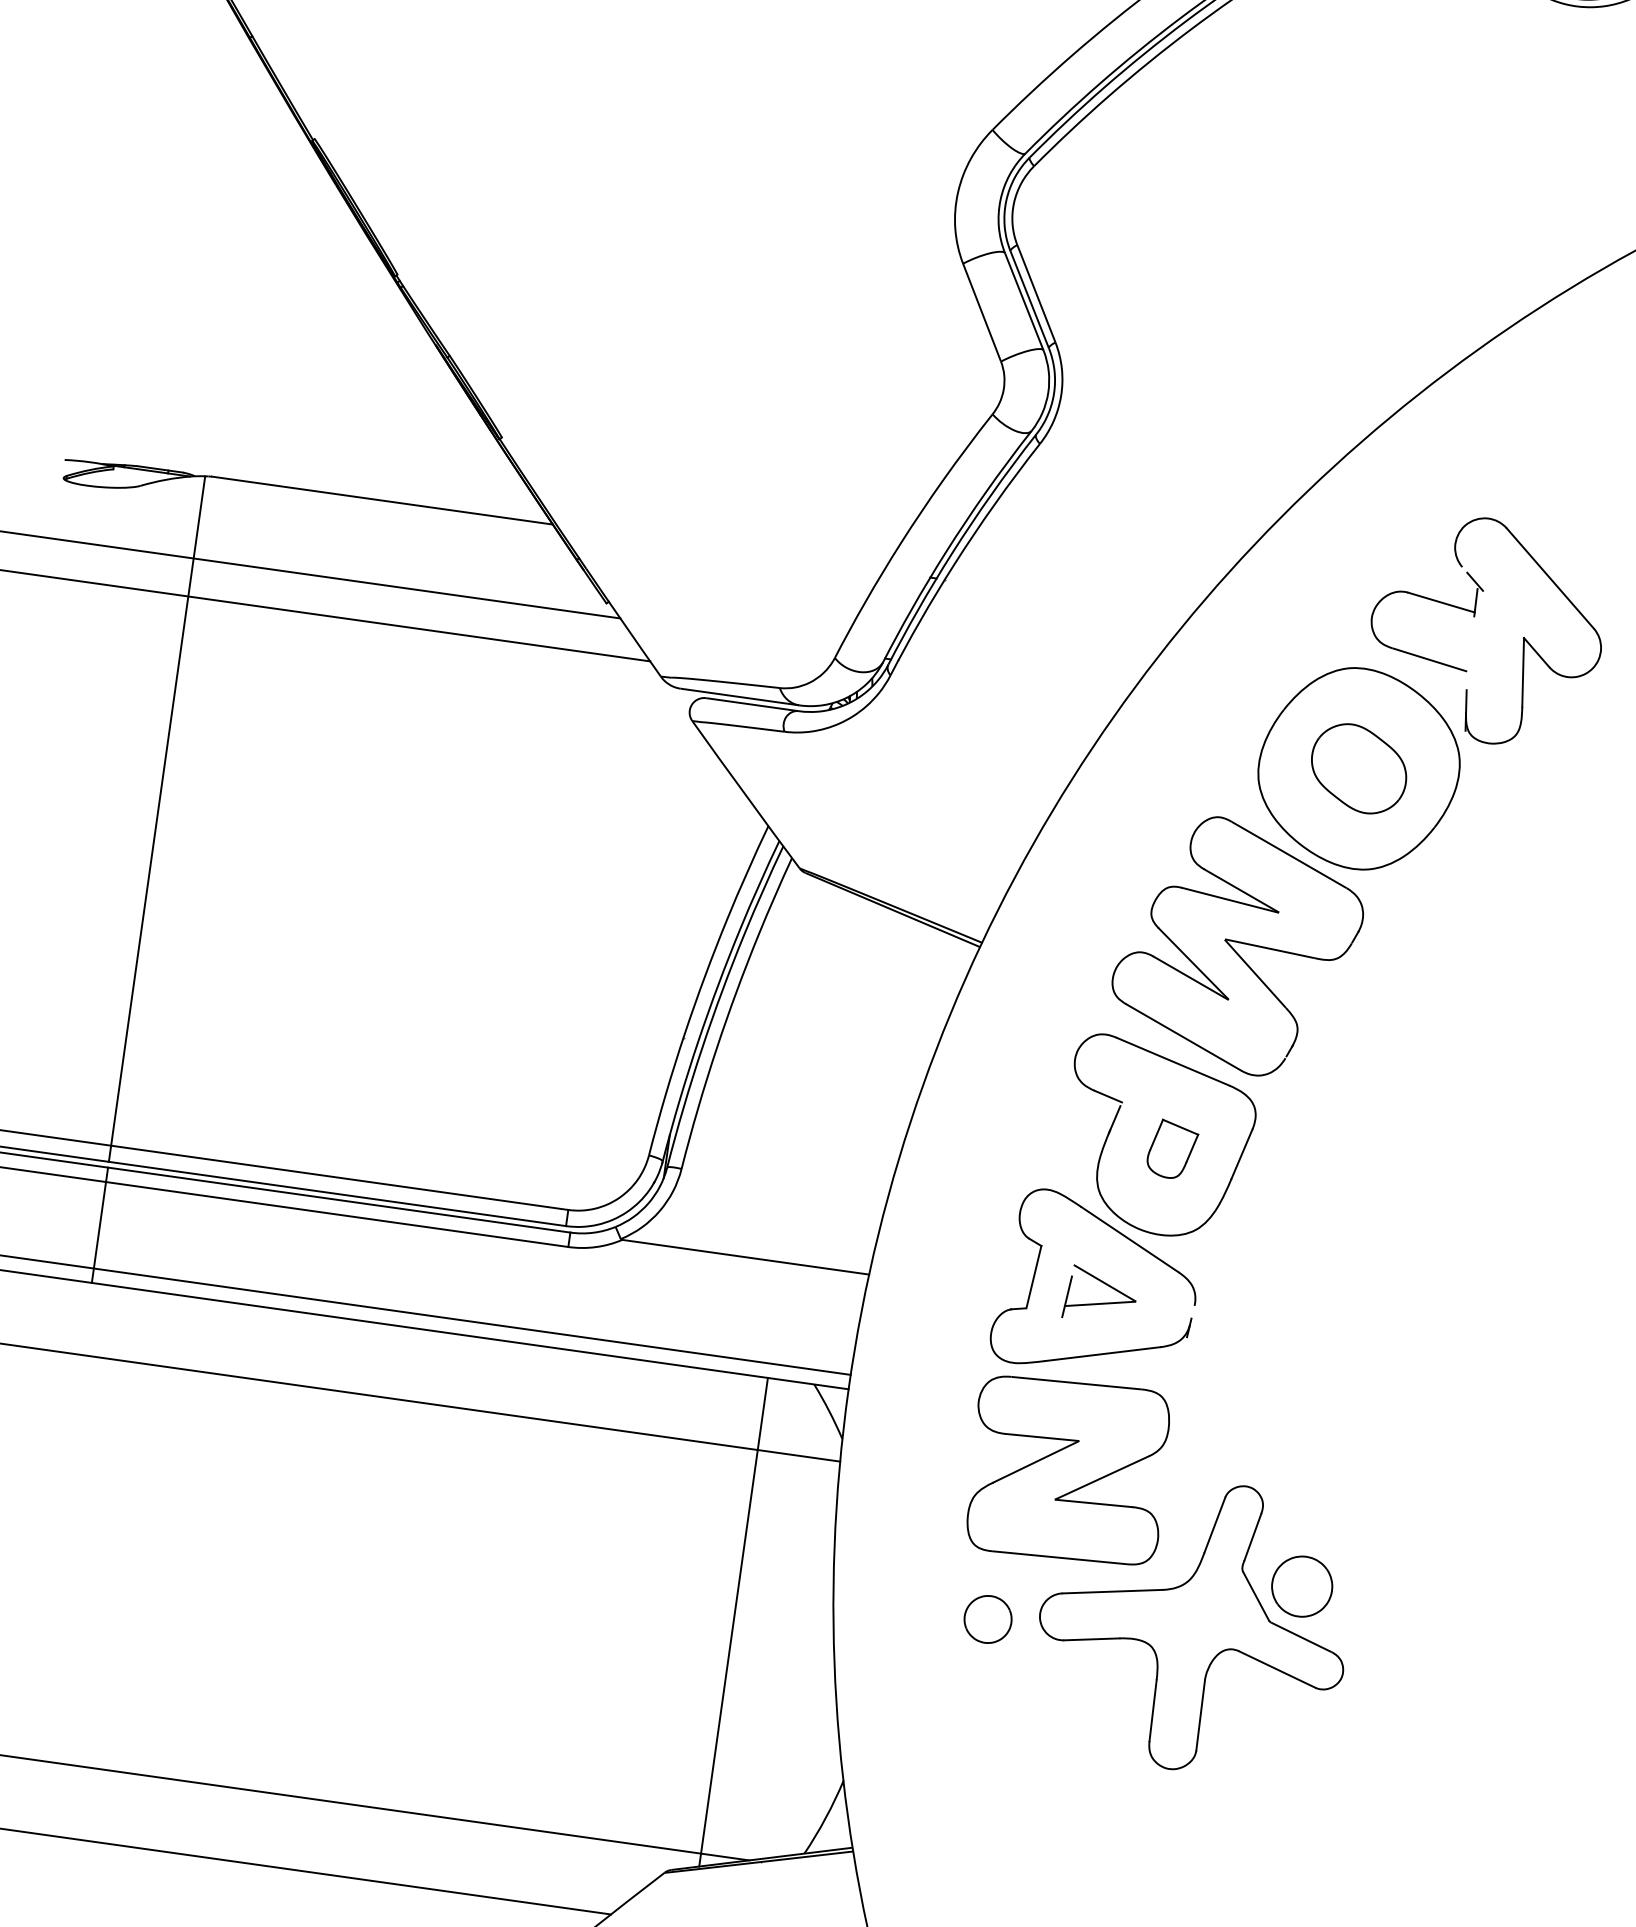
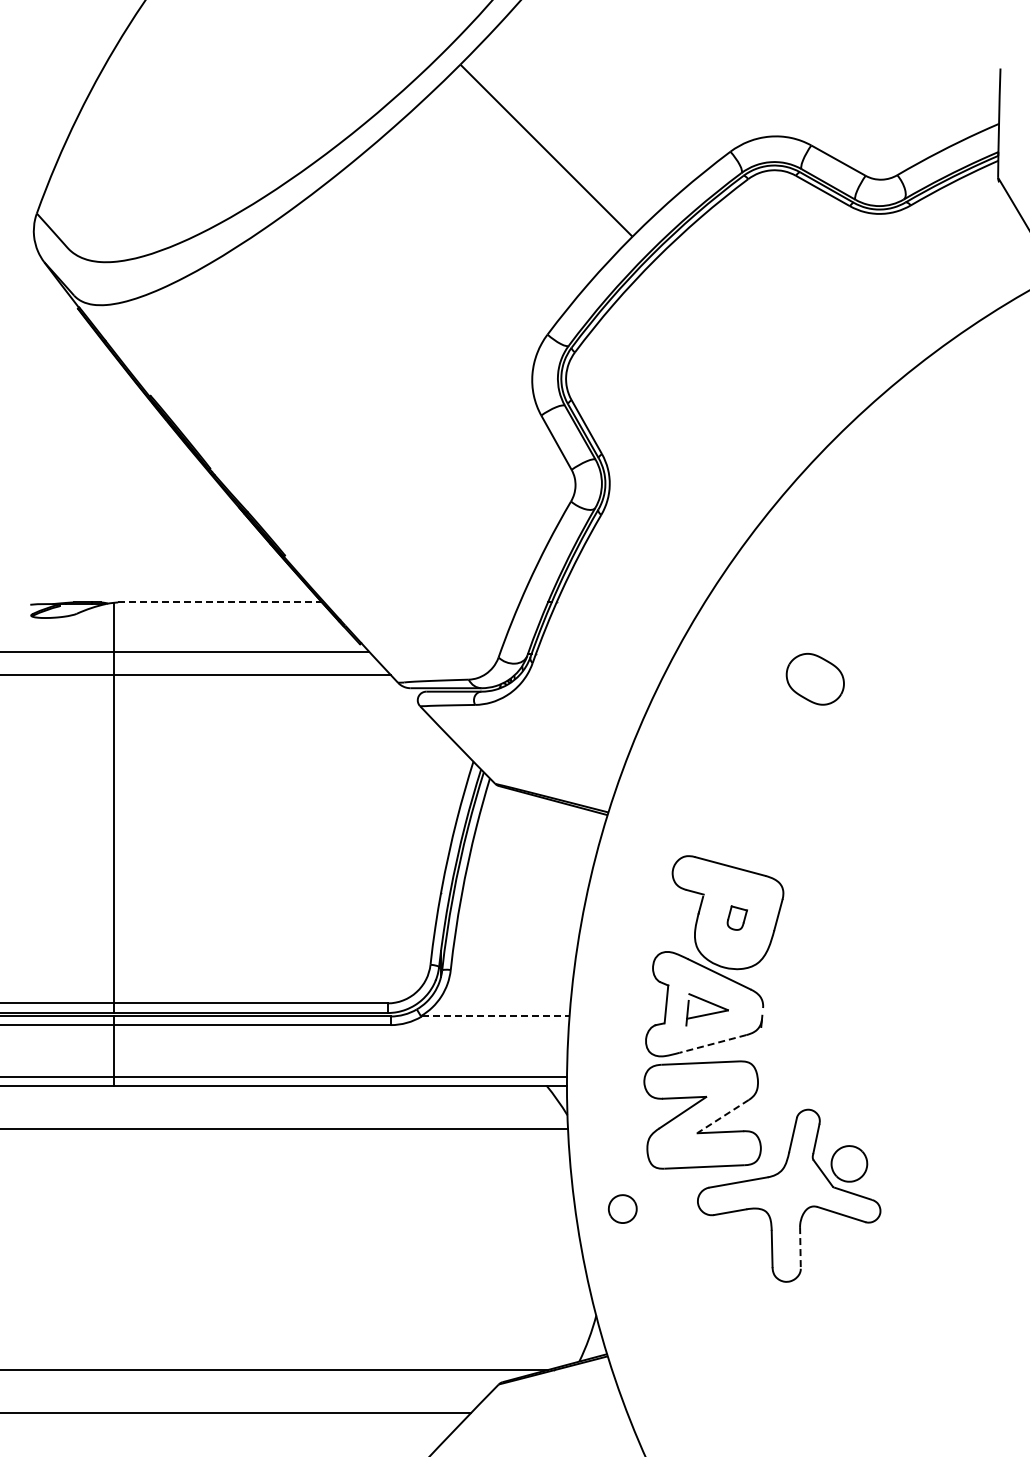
line: (383, 500) -> (220, 602), solid -> dashed
part: (1359, 794) -> (817, 694), removed
part: (1173, 1148) -> (737, 917), size x0.7
line: (745, 1257) -> (495, 1016), solid -> dashed
line: (1101, 1354) -> (712, 1044), solid -> dashed
line: (1101, 1477) -> (722, 1116), solid -> dashed
part: (987, 1618) -> (622, 1208), moved
line: (733, 1621) -> (518, 1231), removed
line: (1200, 1714) -> (800, 1247), solid -> dashed

